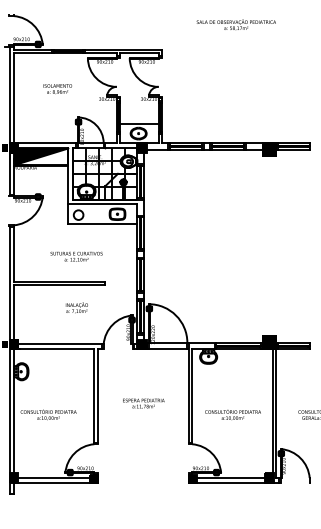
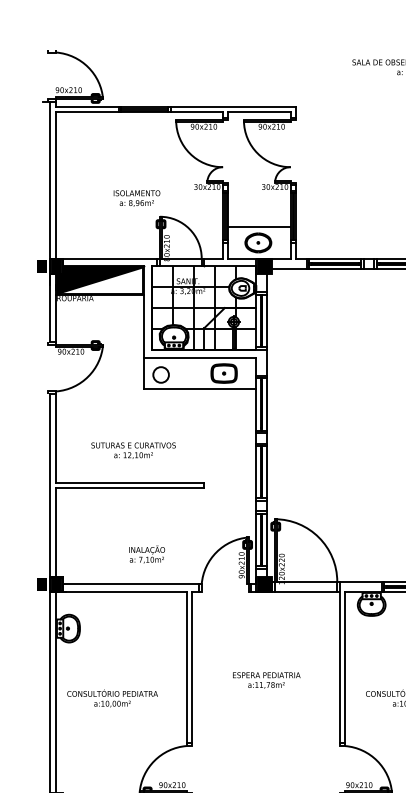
text: (57, 88) -> (136, 197), moved
text: (76, 256) -> (133, 450), moved
text: (76, 307) -> (146, 553), moved

